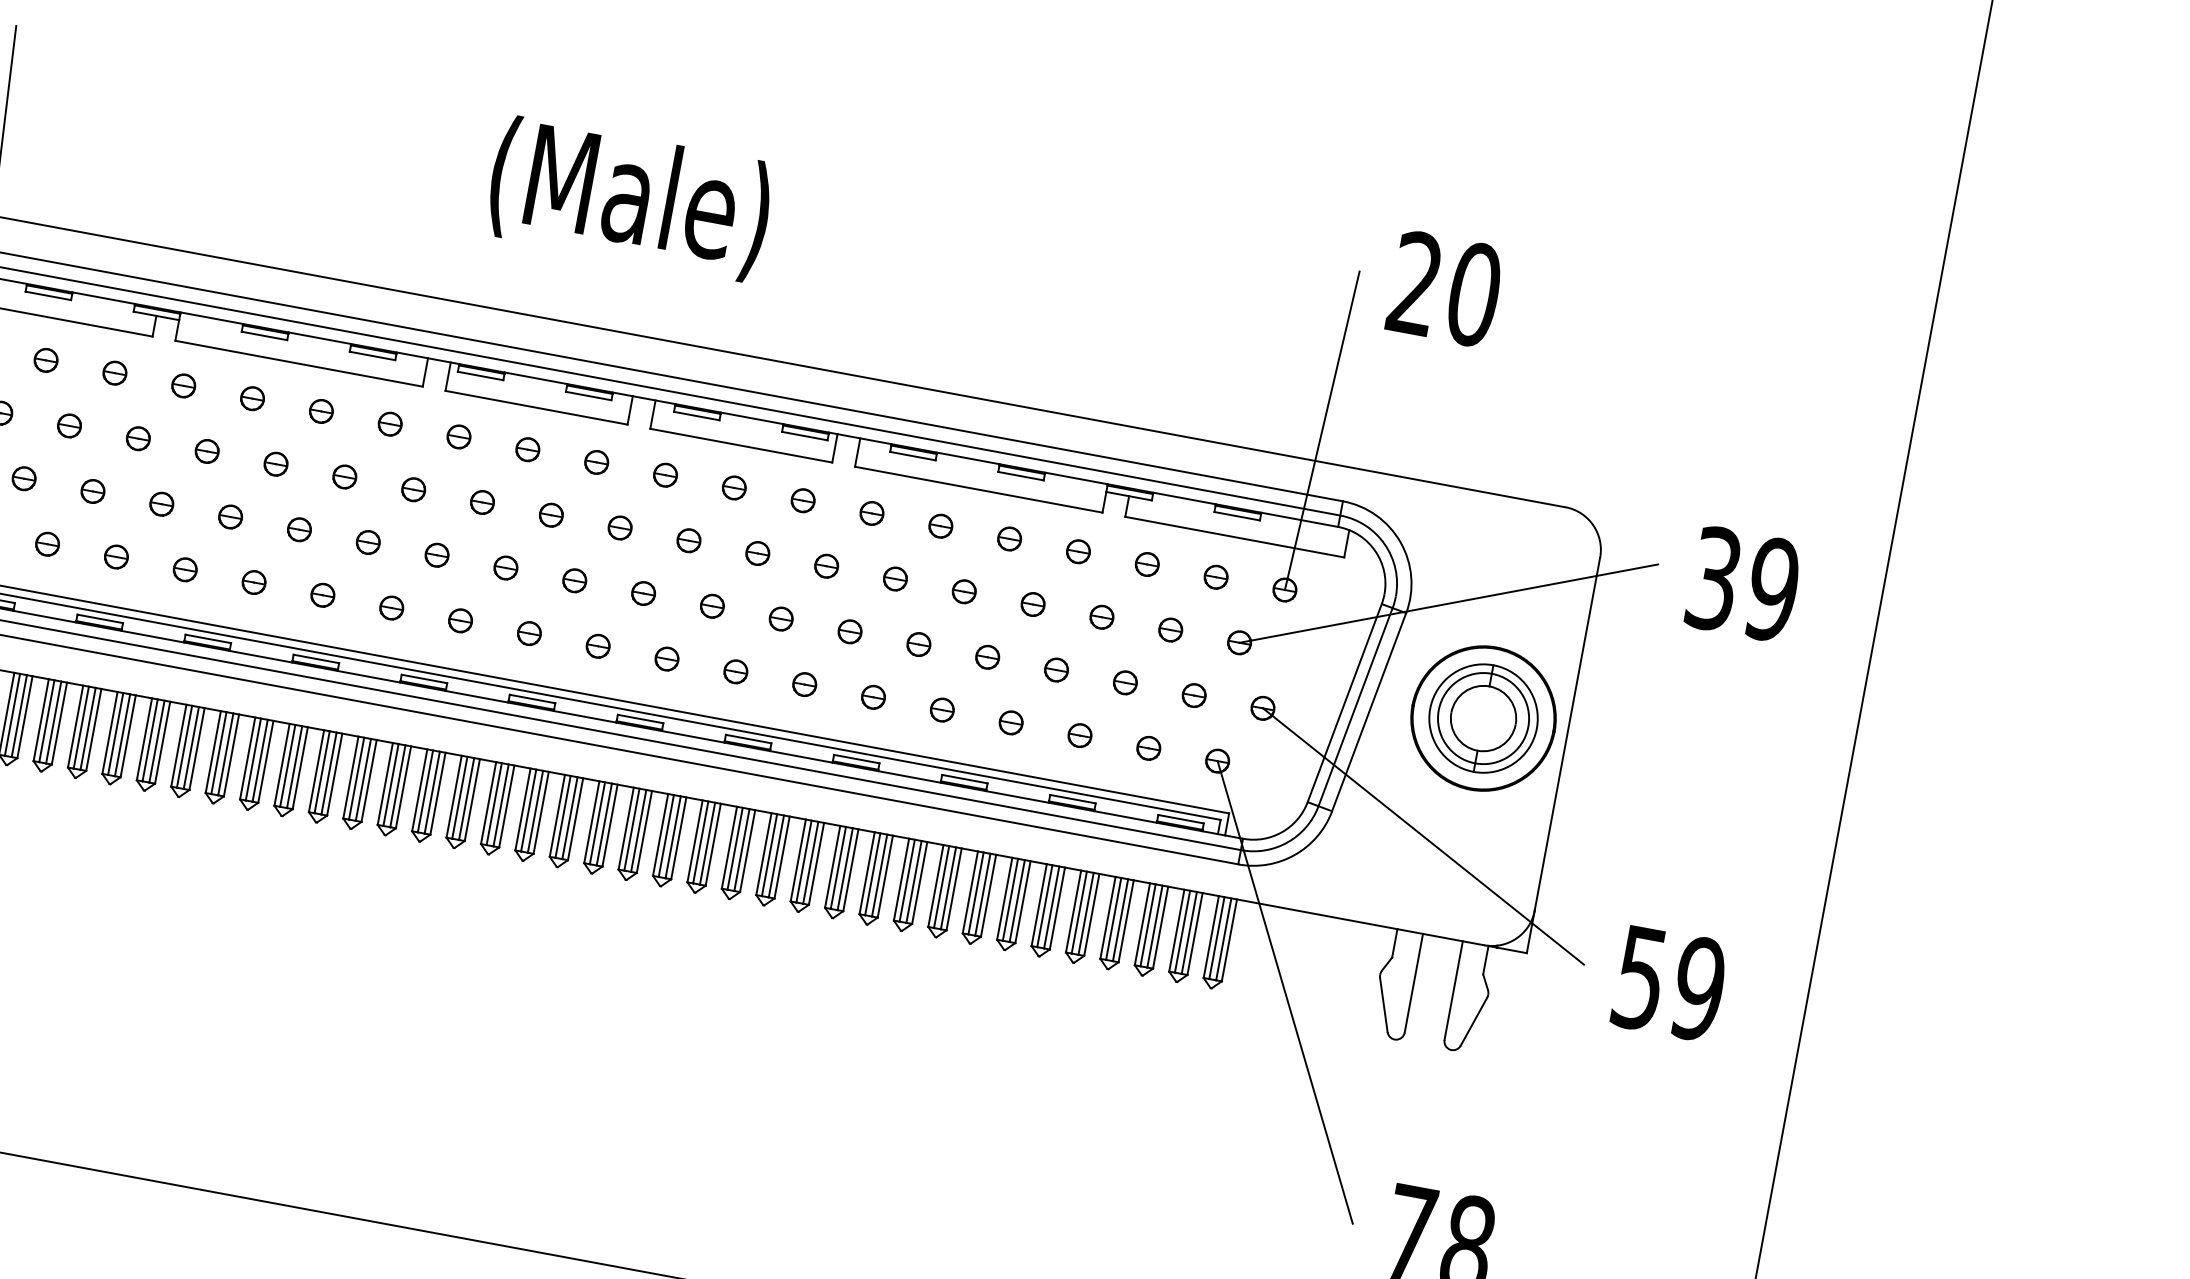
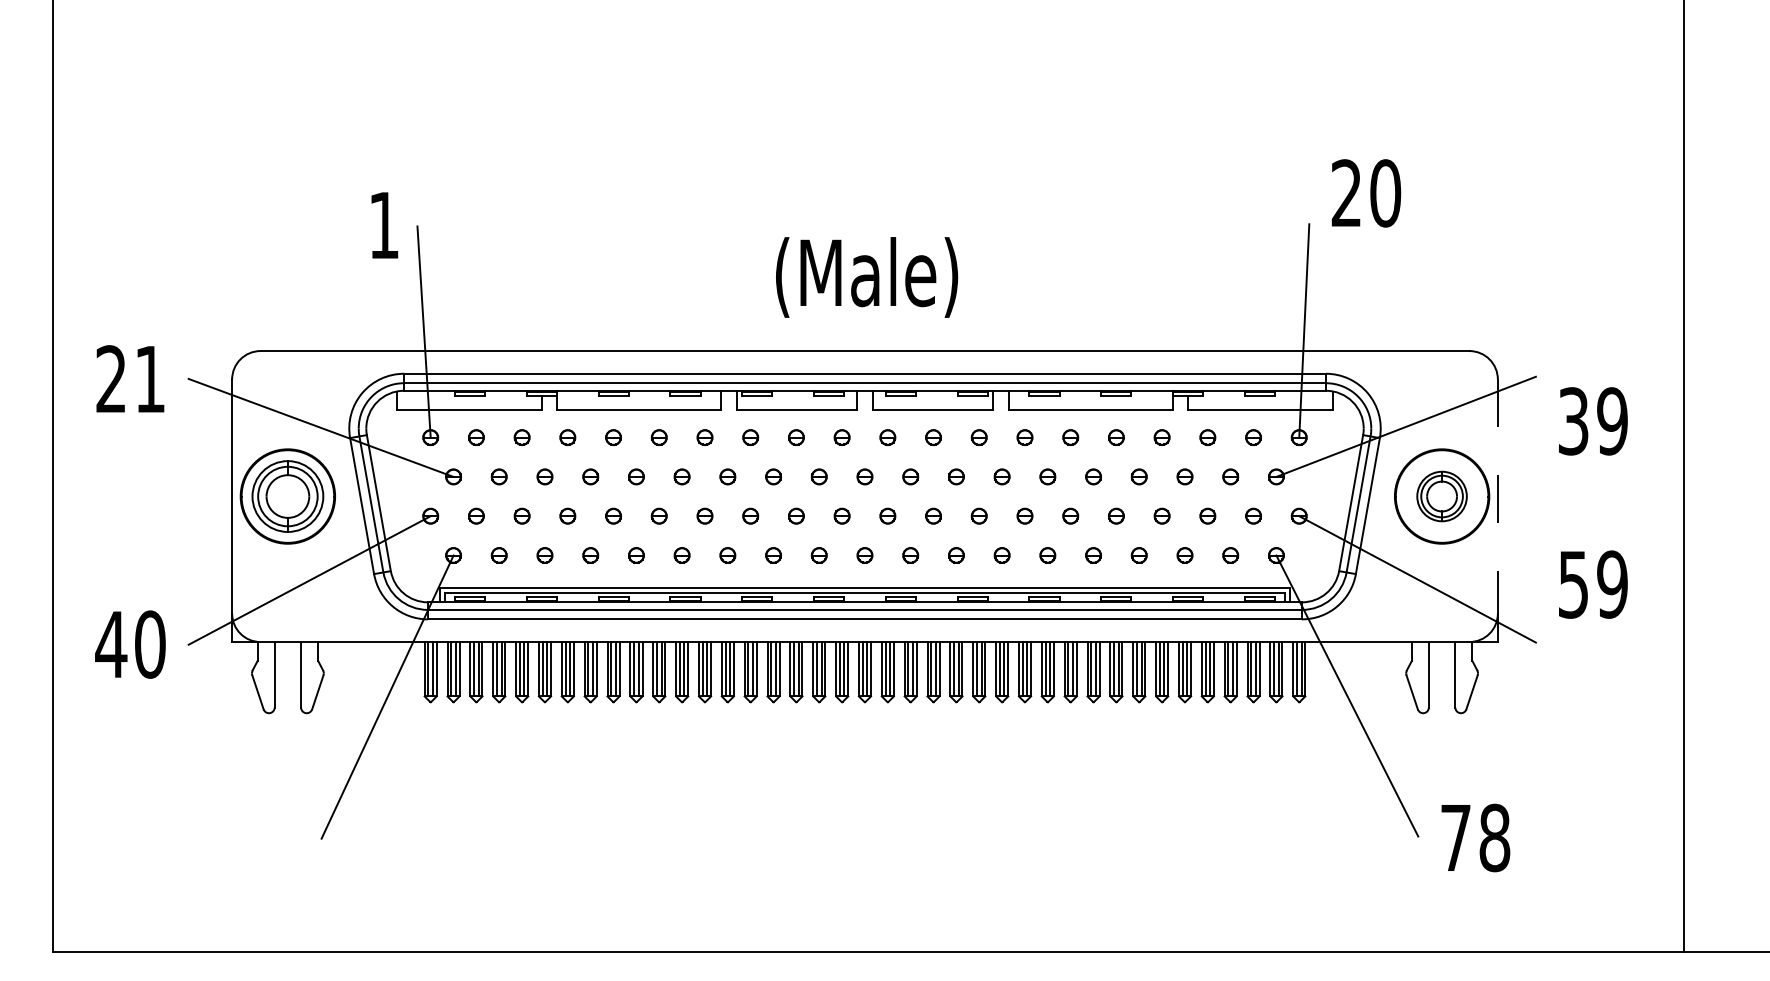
text: (630, 199) -> (867, 277), moved
text: (1445, 289) -> (1366, 193), moved
text: (1744, 584) -> (1593, 421), moved
part: (1482, 718) -> (1441, 496), size x0.7
line: (1566, 735) -> (1497, 497), solid -> dashed
text: (1670, 983) -> (1593, 584), moved

